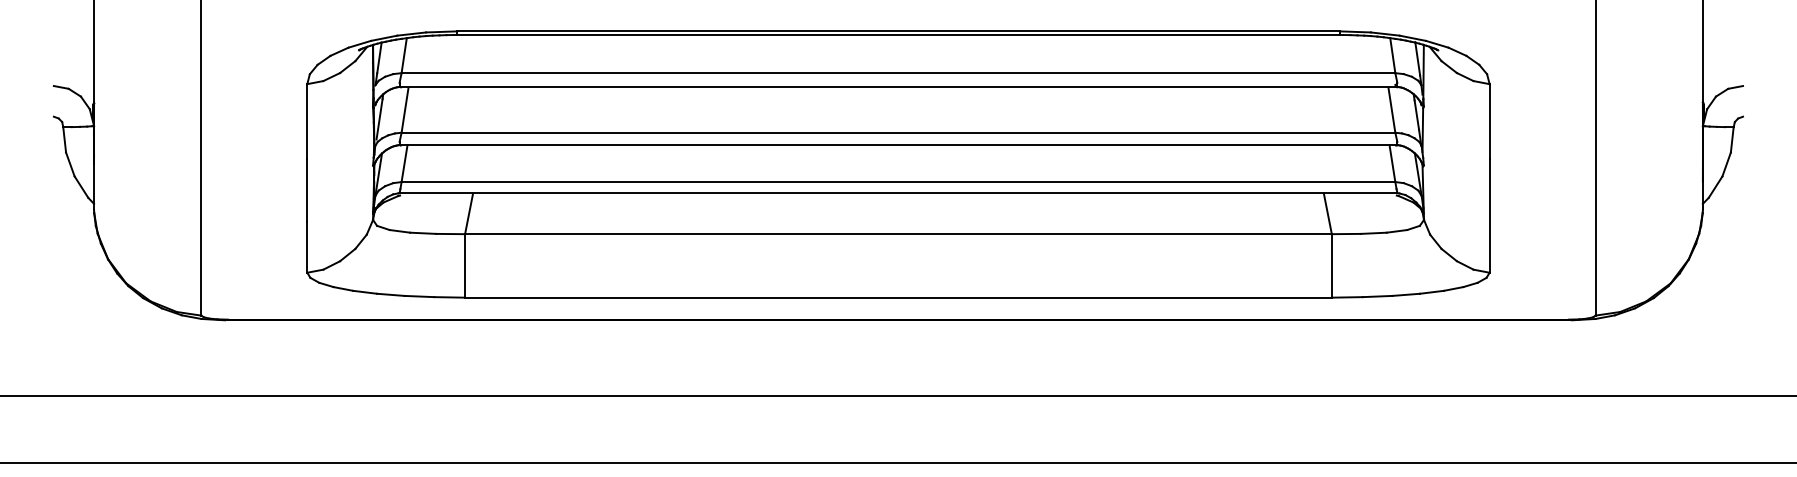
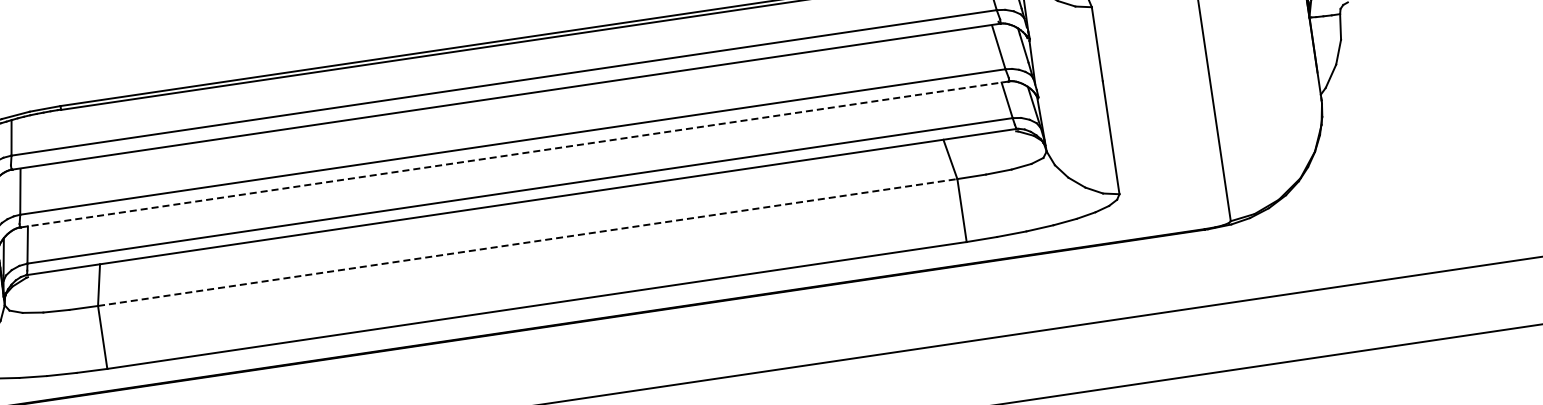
line: (898, 145) -> (514, 154), solid -> dashed
line: (898, 234) -> (527, 242), solid -> dashed

